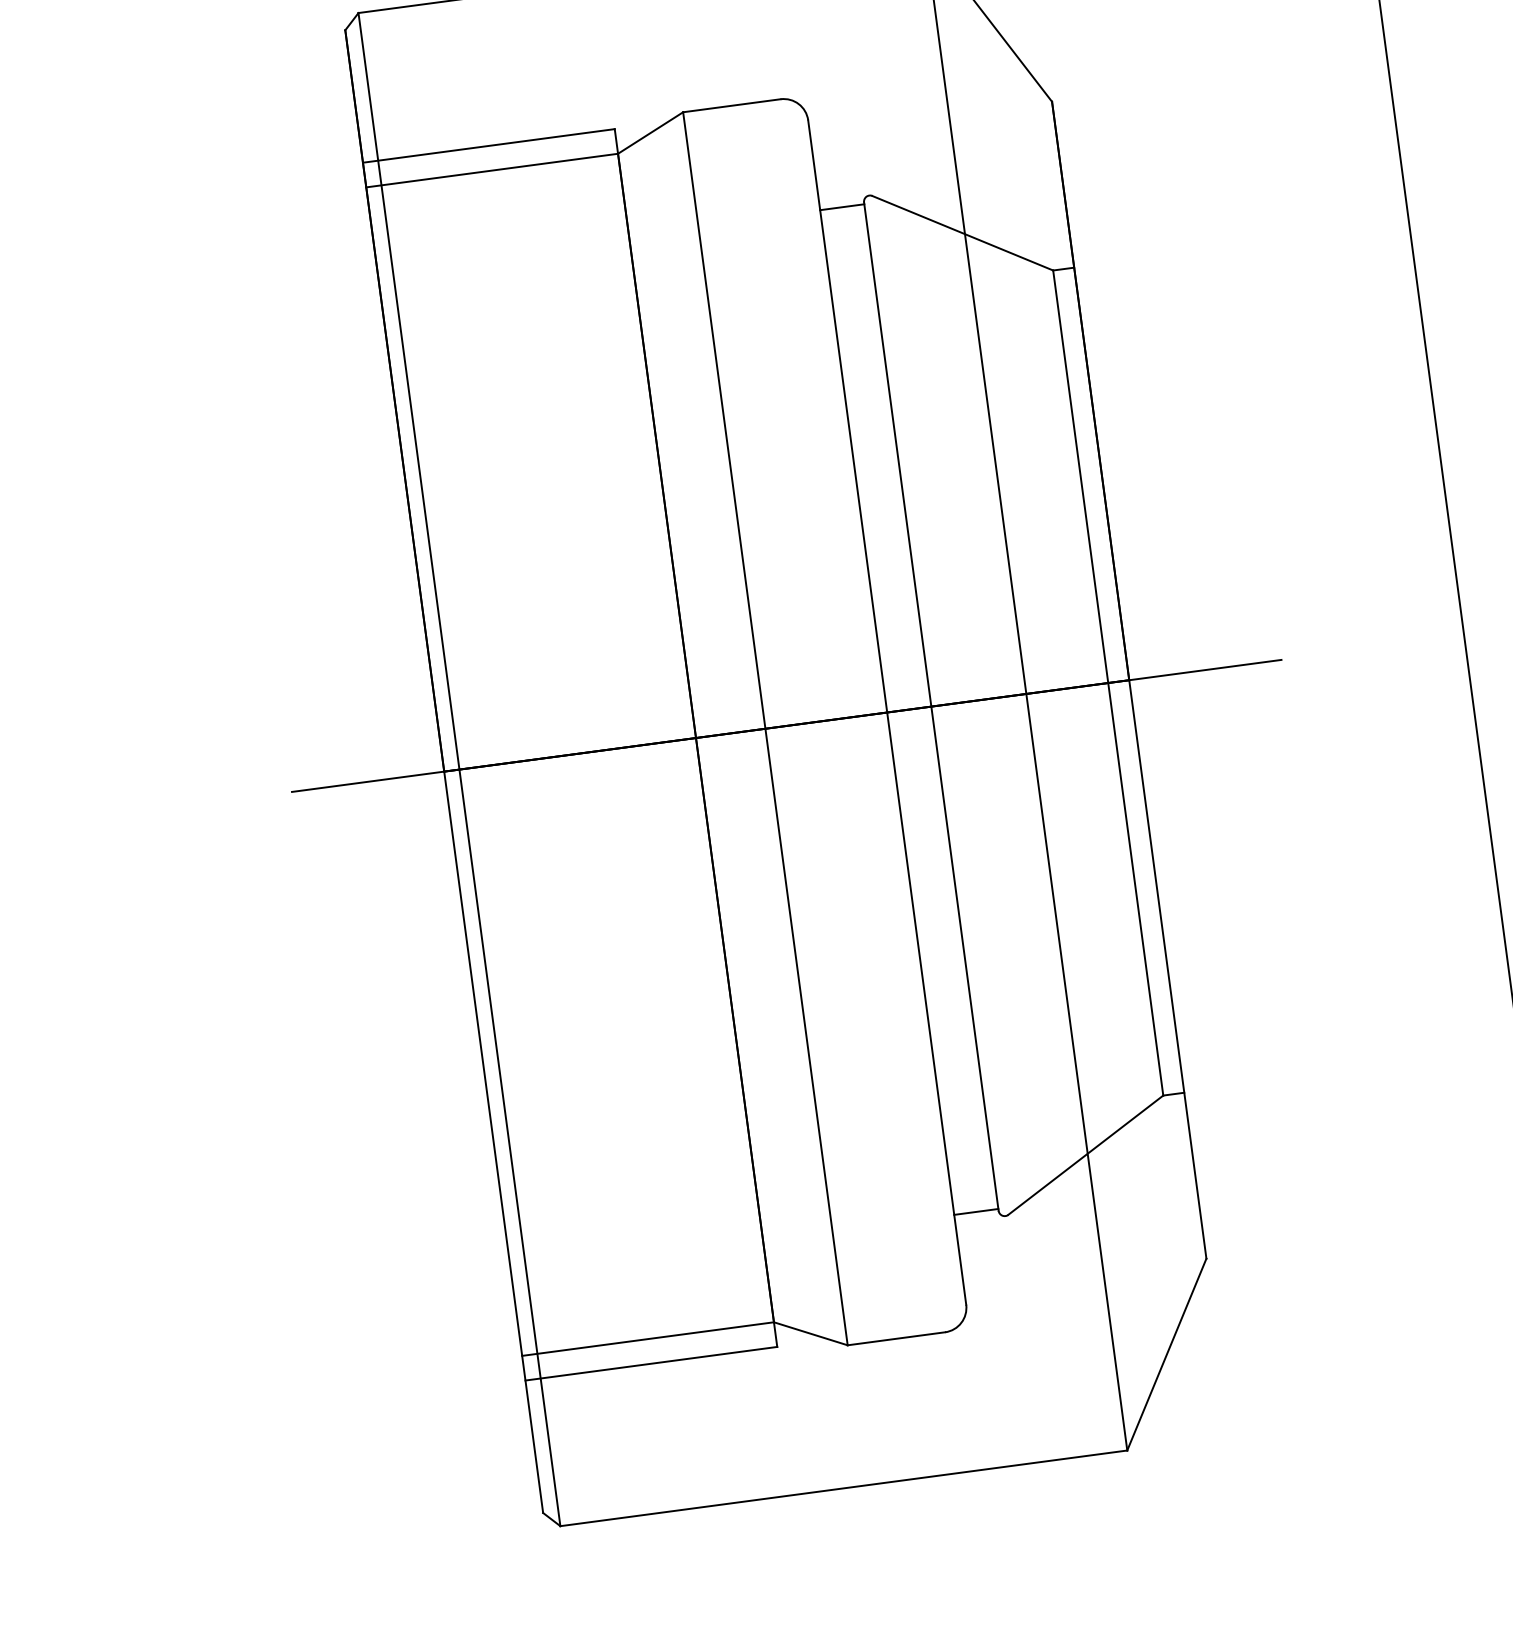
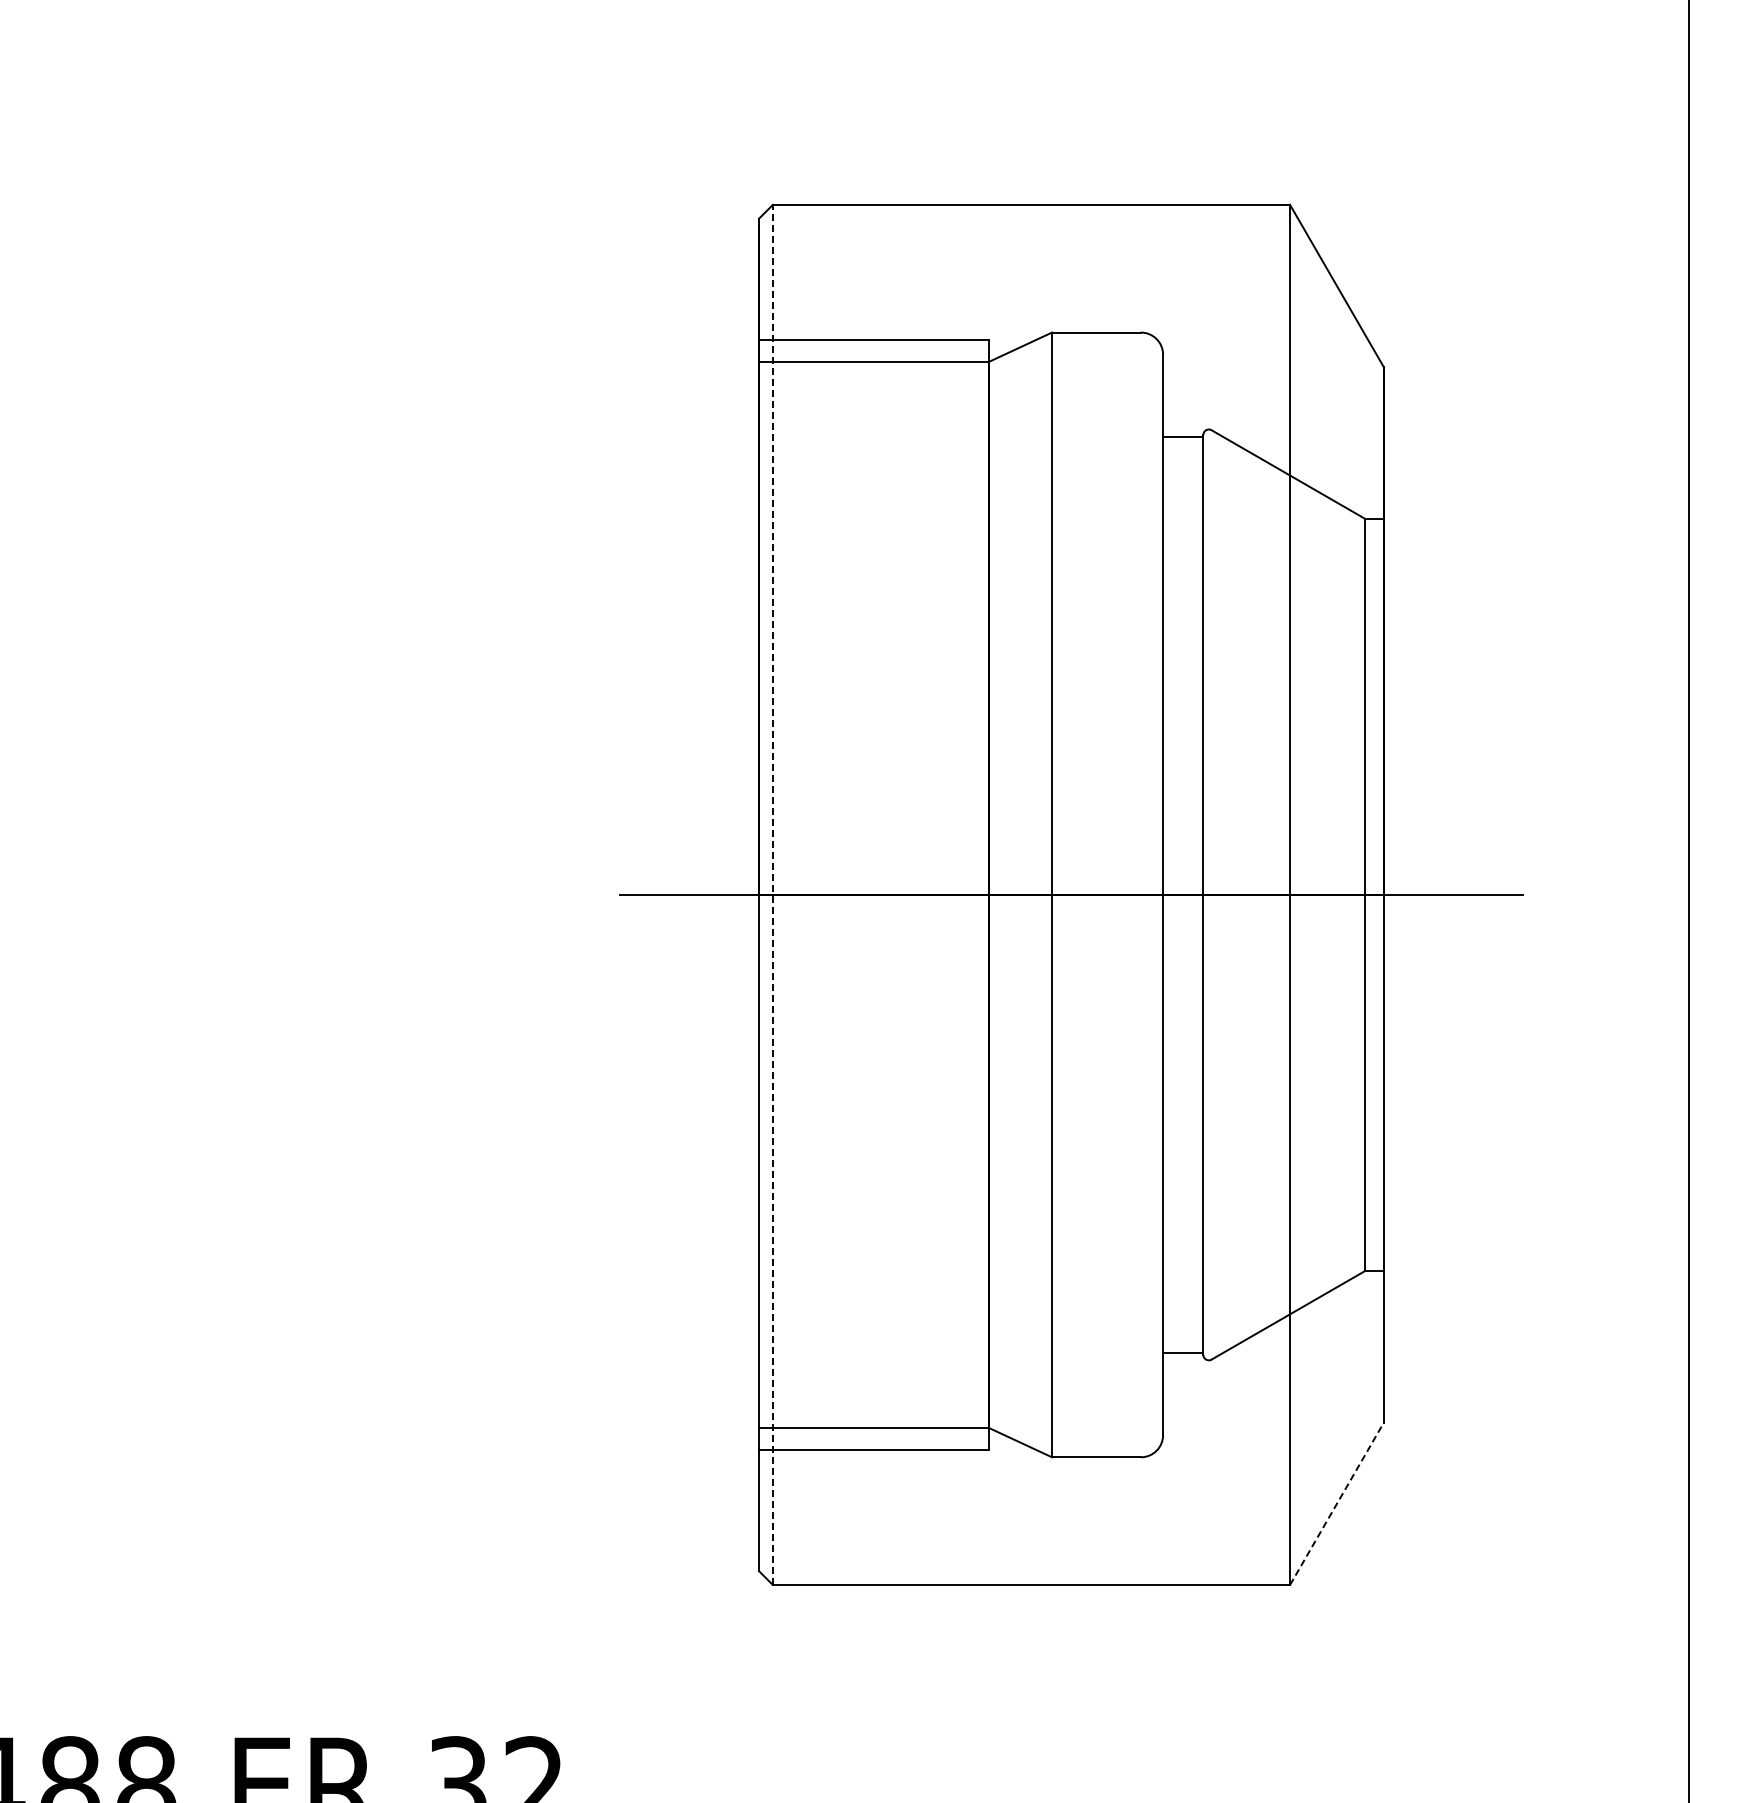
line: (458, 769) -> (772, 894), solid -> dashed
line: (1166, 1354) -> (1336, 1503), solid -> dashed

